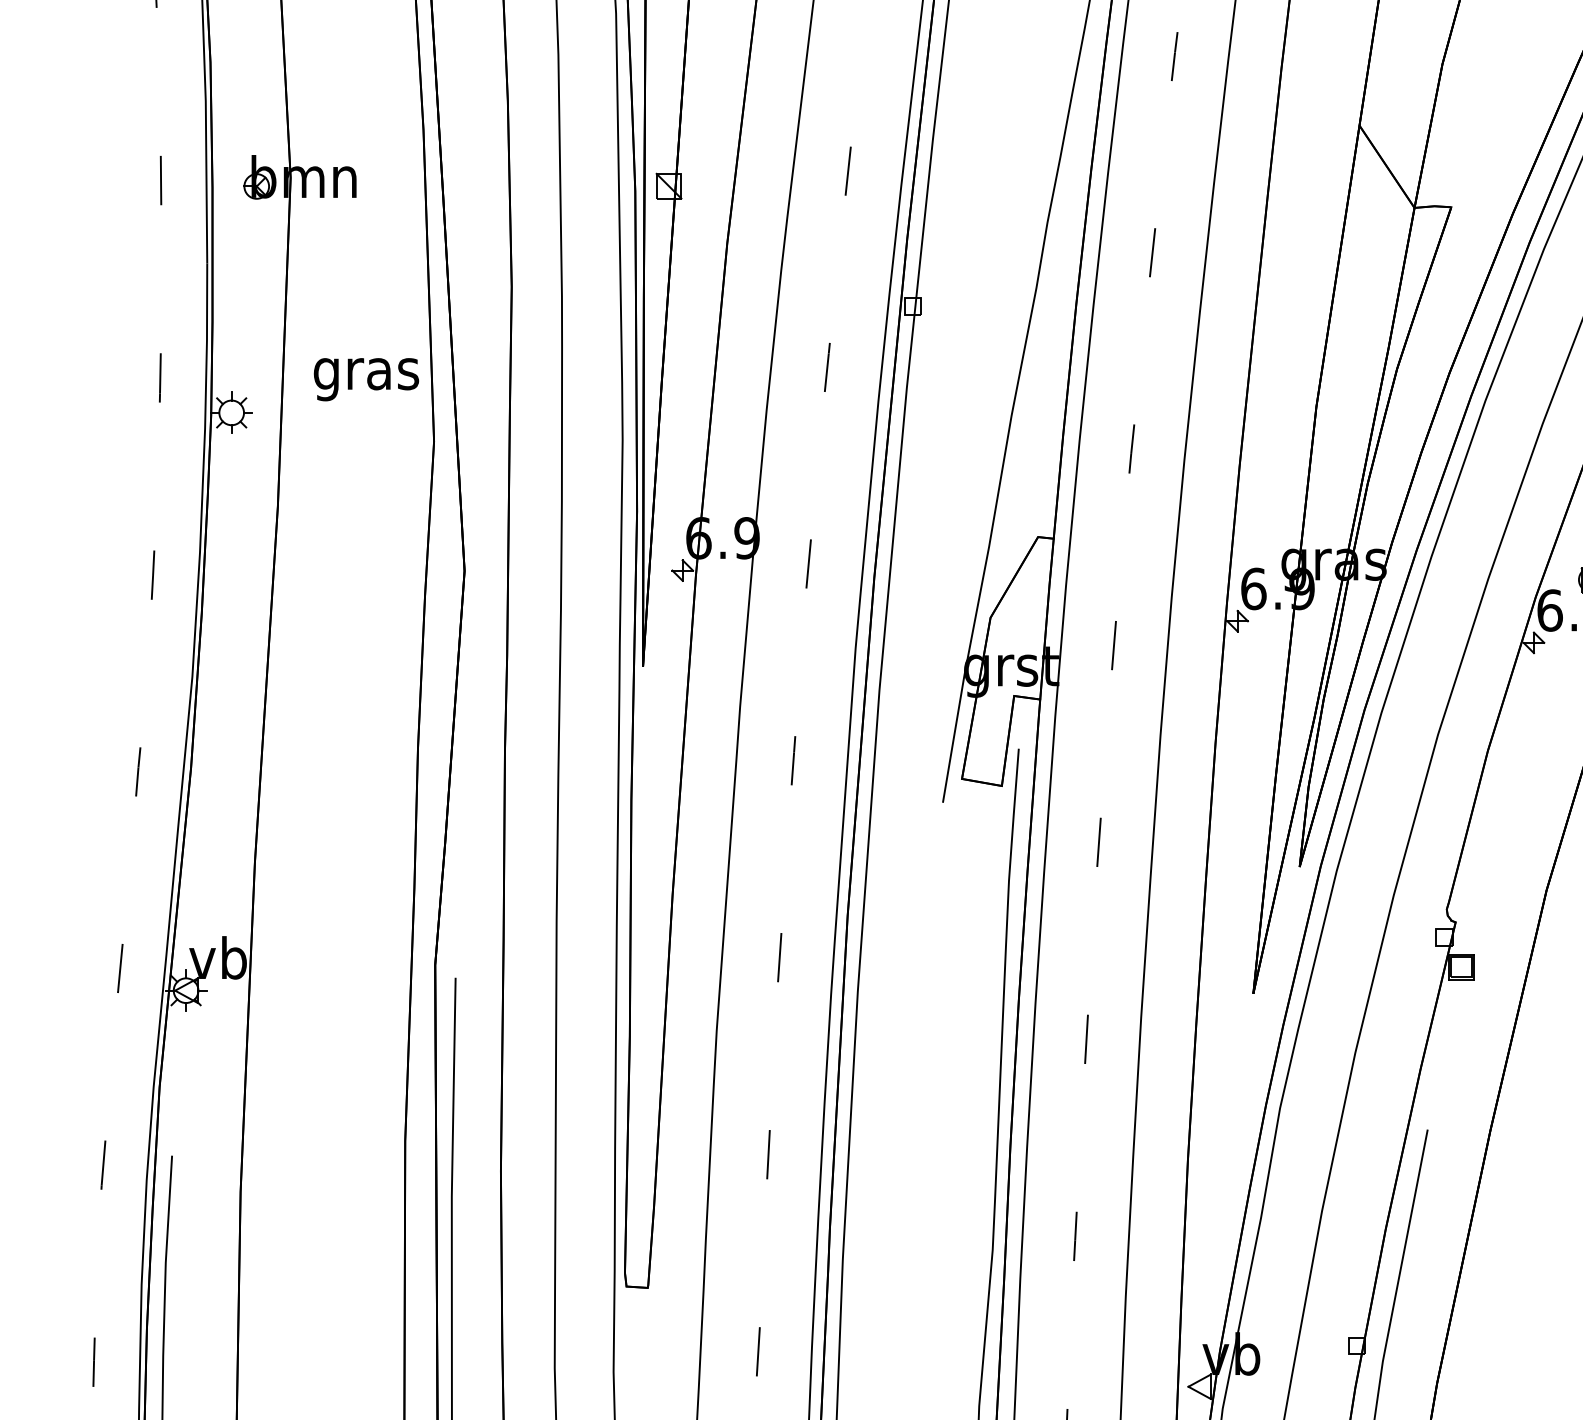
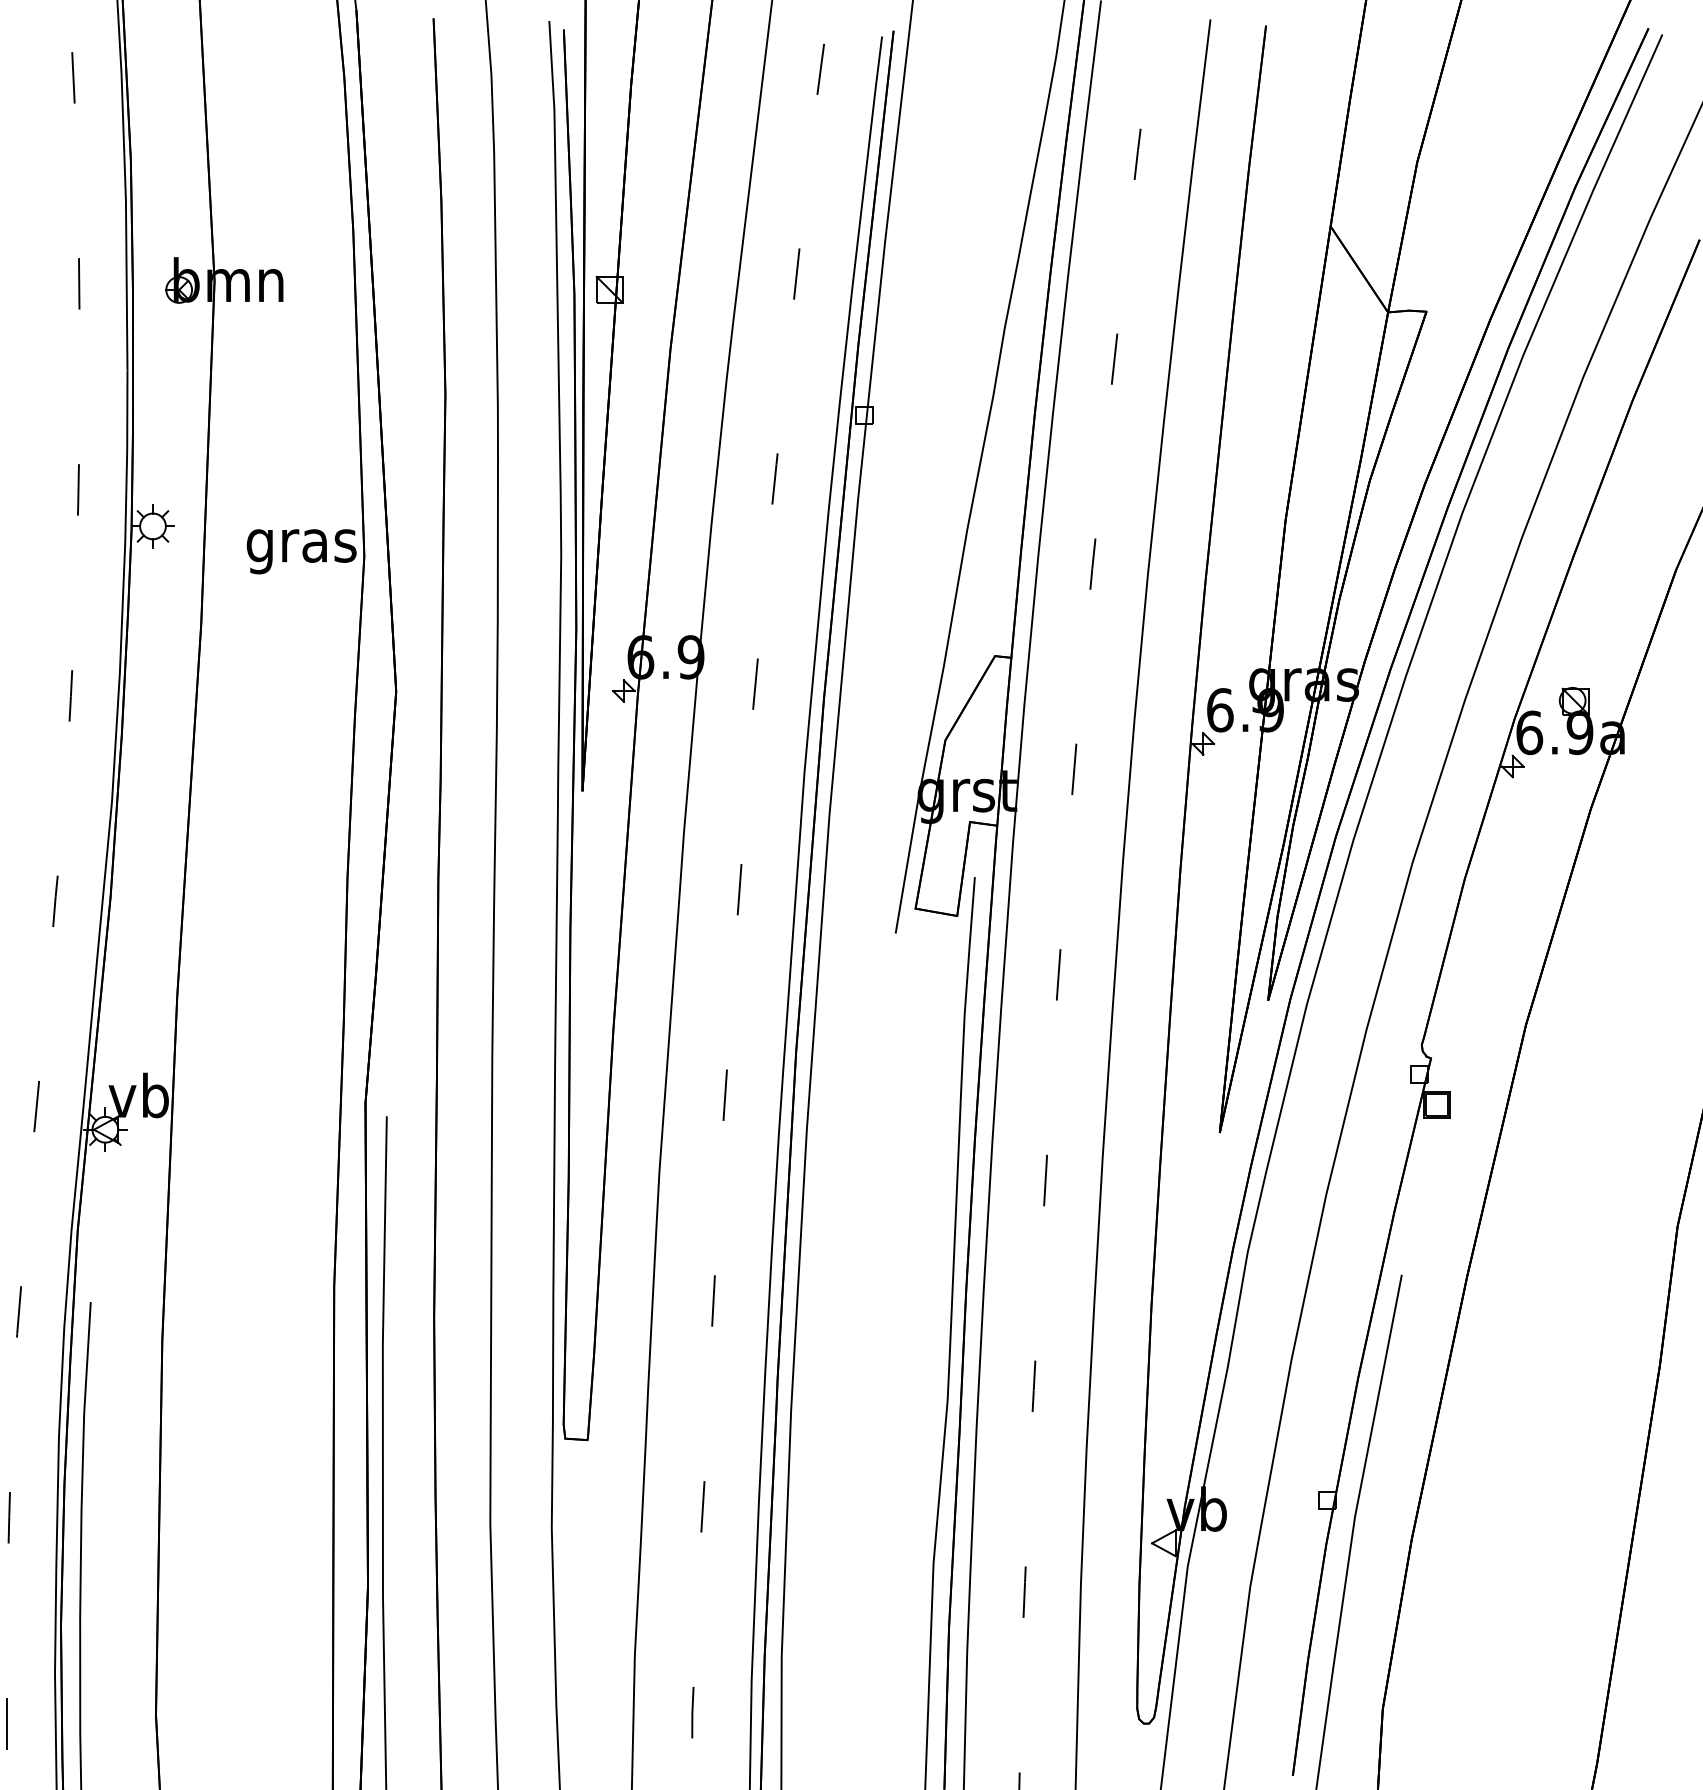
text: (366, 379) -> (301, 551), moved

